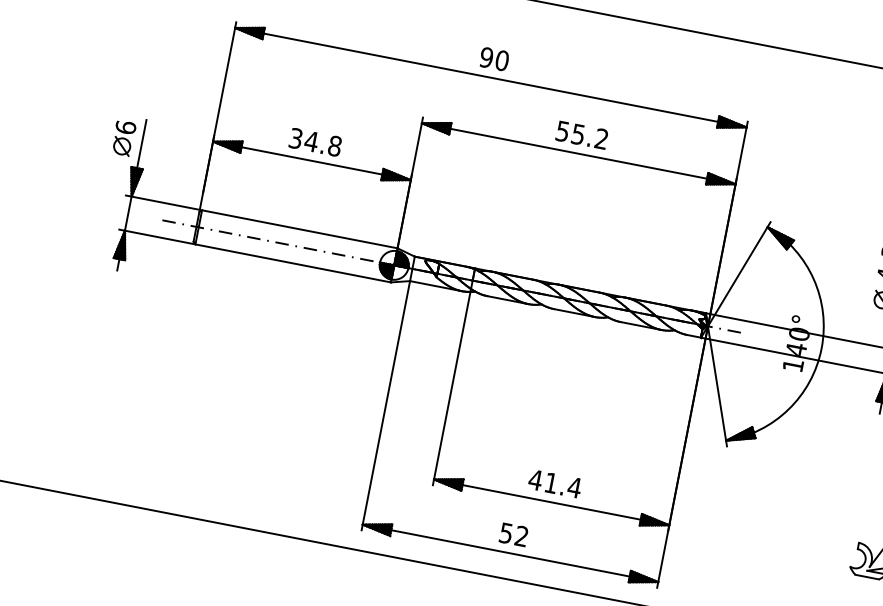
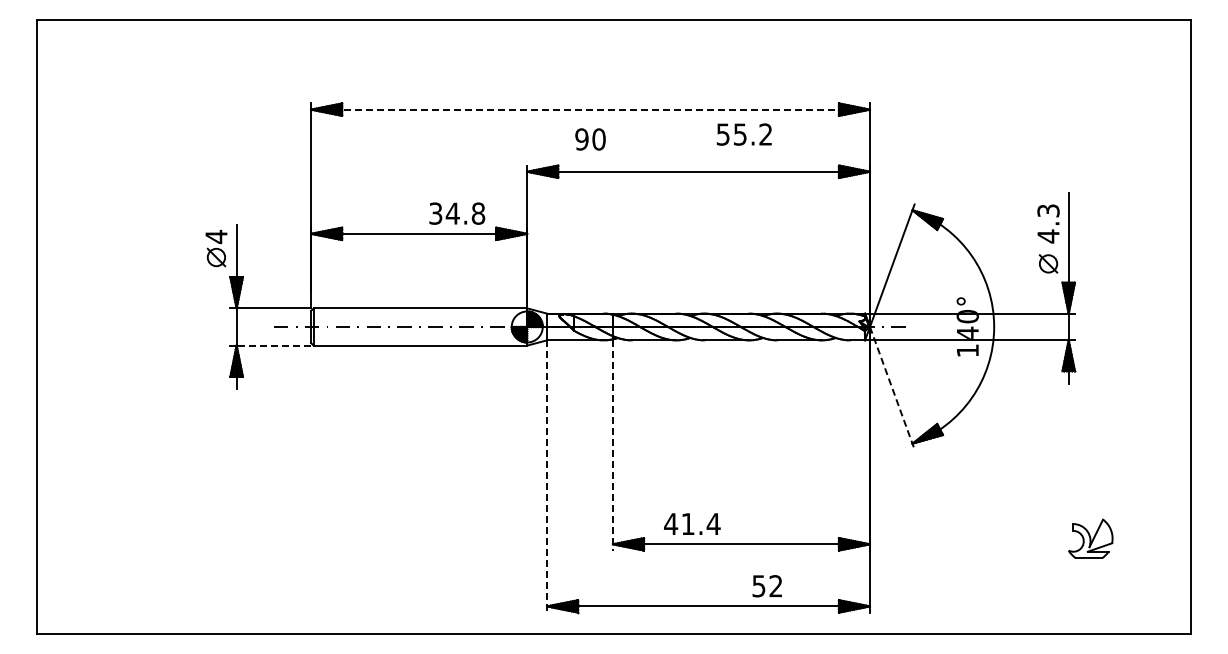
text: (494, 59) -> (590, 139), moved
line: (491, 77) -> (591, 109), solid -> dashed
text: (125, 127) -> (216, 236), 6 -> 4
text: (581, 135) -> (743, 134), moved
text: (315, 142) -> (457, 213), moved
line: (158, 237) -> (273, 345), solid -> dashed
line: (717, 386) -> (892, 388), solid -> dashed
line: (451, 388) -> (612, 445), solid -> dashed
line: (386, 405) -> (547, 476), solid -> dashed
text: (555, 483) -> (692, 523), moved
text: (513, 534) -> (766, 586), moved

